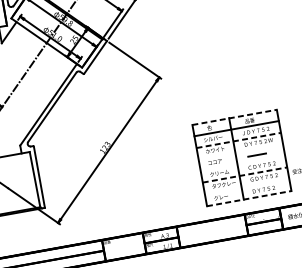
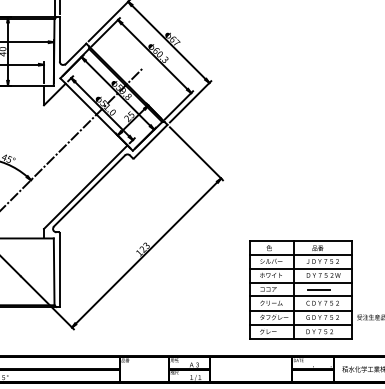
line: (234, 117) -> (300, 241), dashed -> solid
line: (238, 140) -> (300, 268), dashed -> solid
line: (240, 151) -> (300, 282), added
line: (242, 163) -> (300, 296), added
line: (244, 174) -> (300, 310), dashed -> solid
line: (246, 186) -> (300, 324), added
line: (249, 198) -> (300, 339), dashed -> solid

